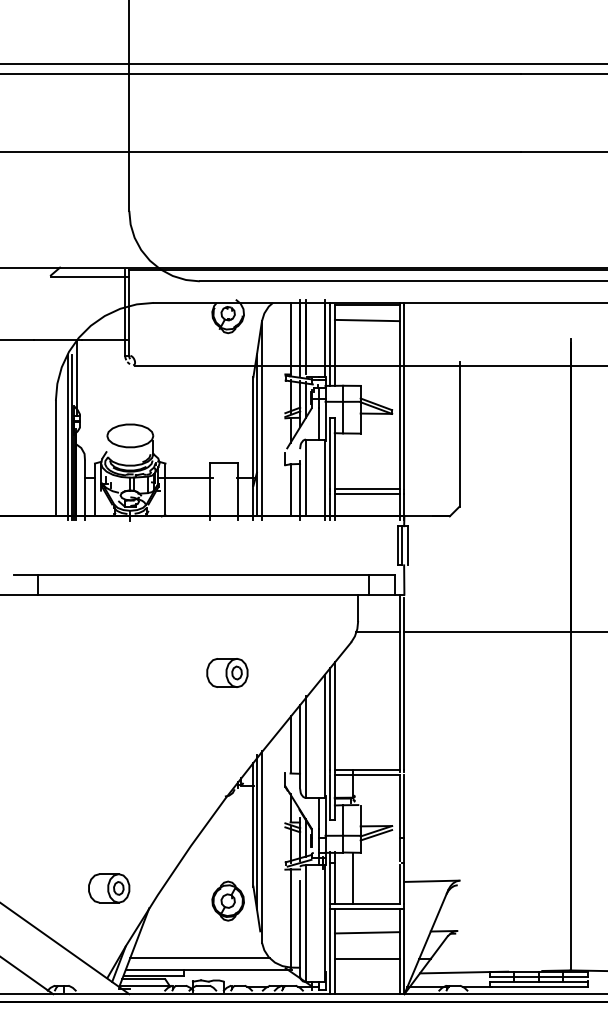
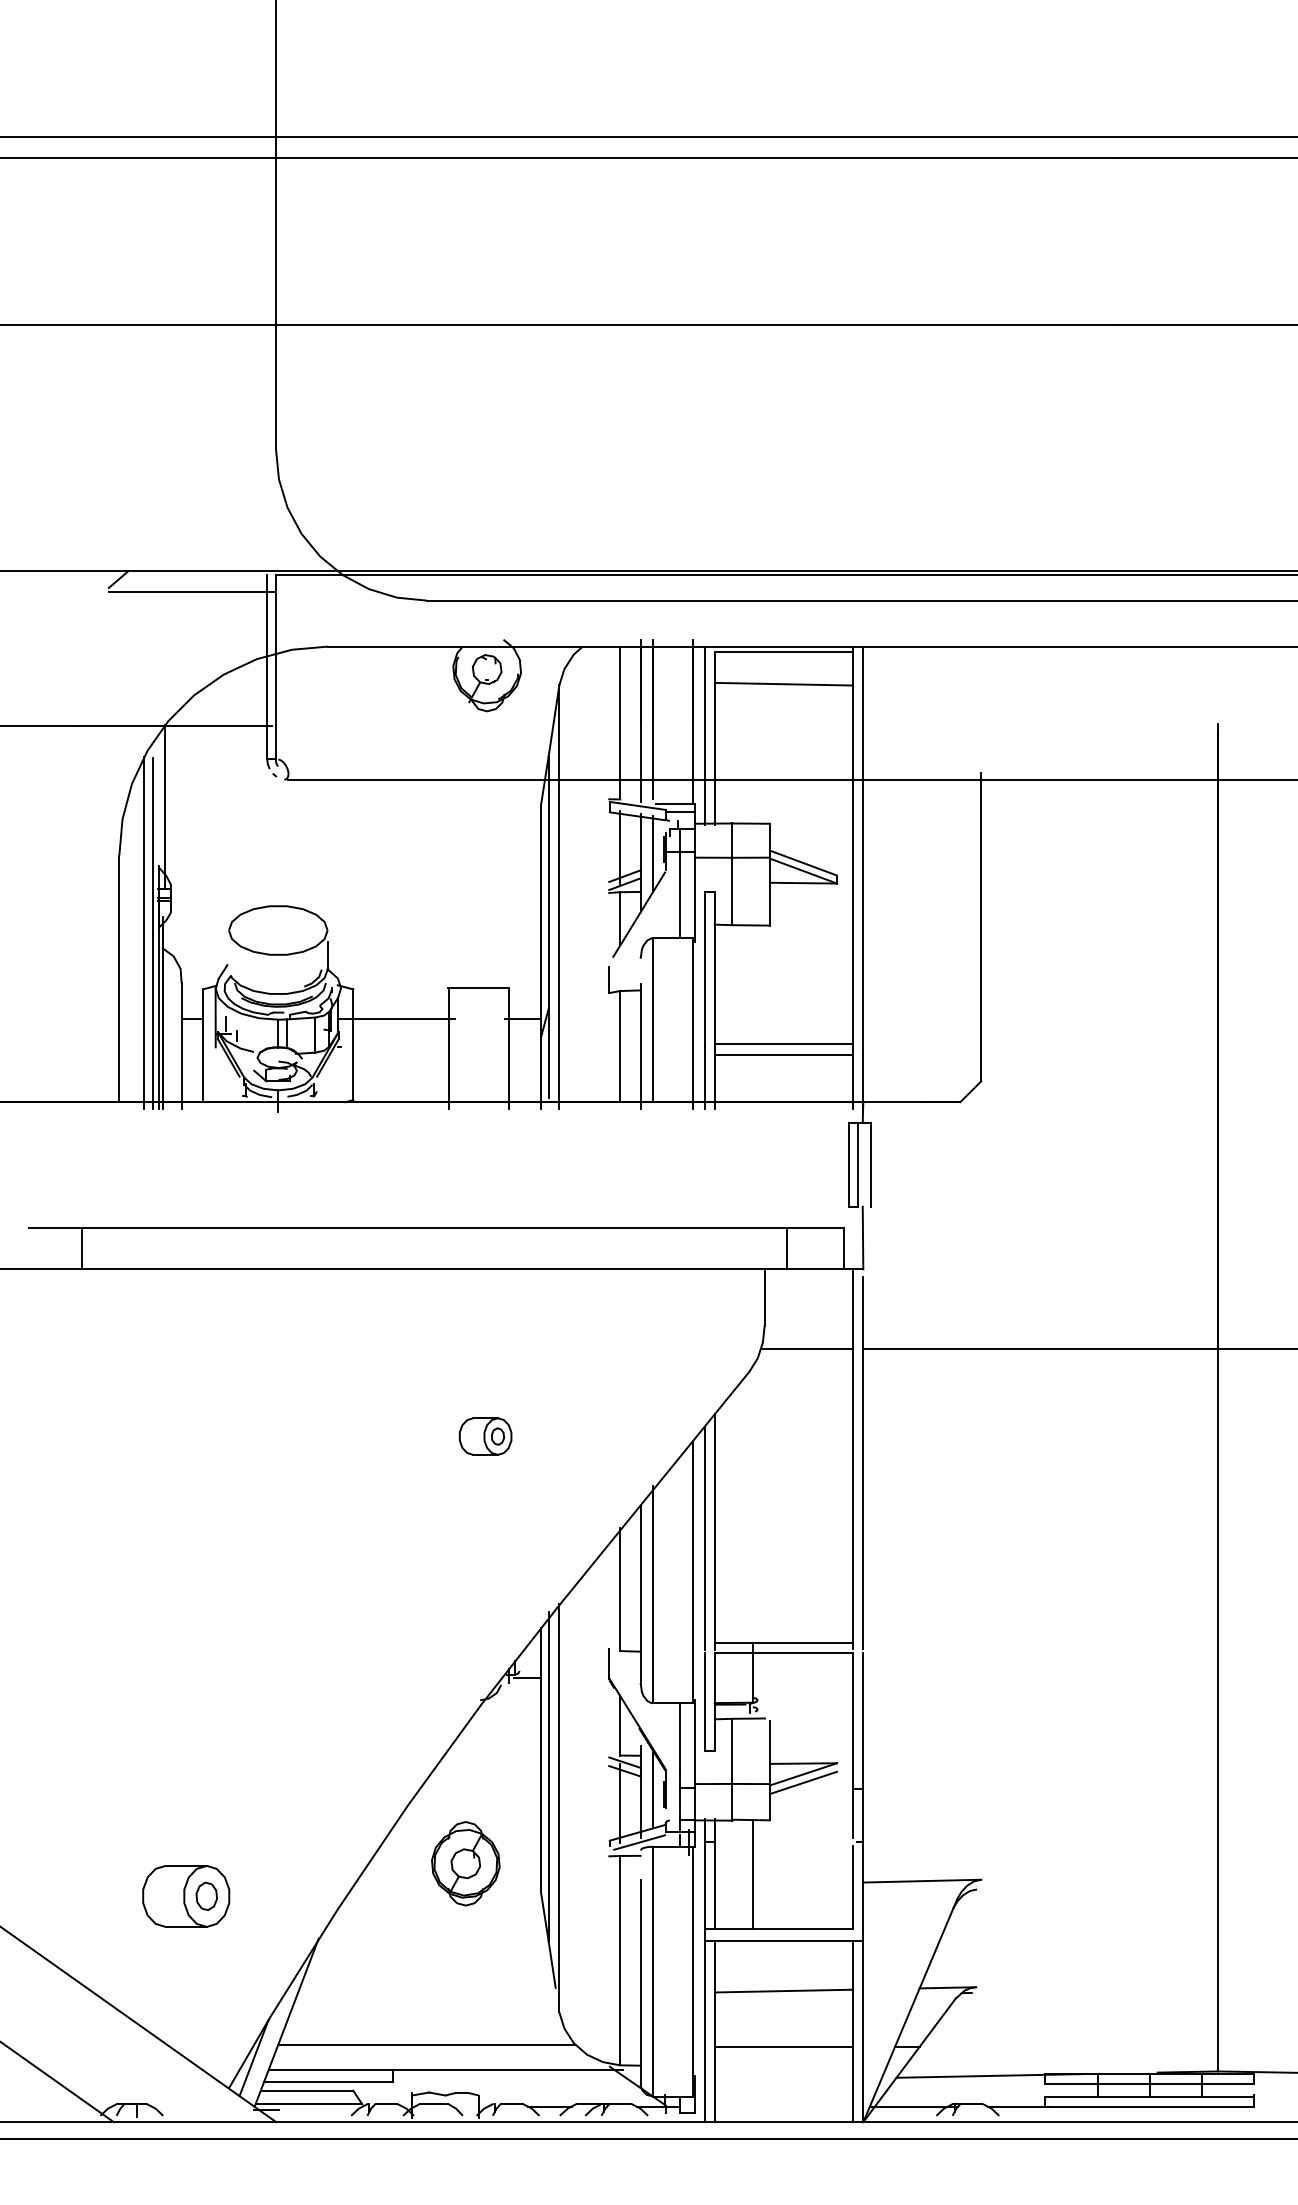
part: (227, 672) -> (485, 1435), size x0.6
part: (109, 888) -> (186, 1896), moved
part: (227, 900) -> (464, 1862), moved

